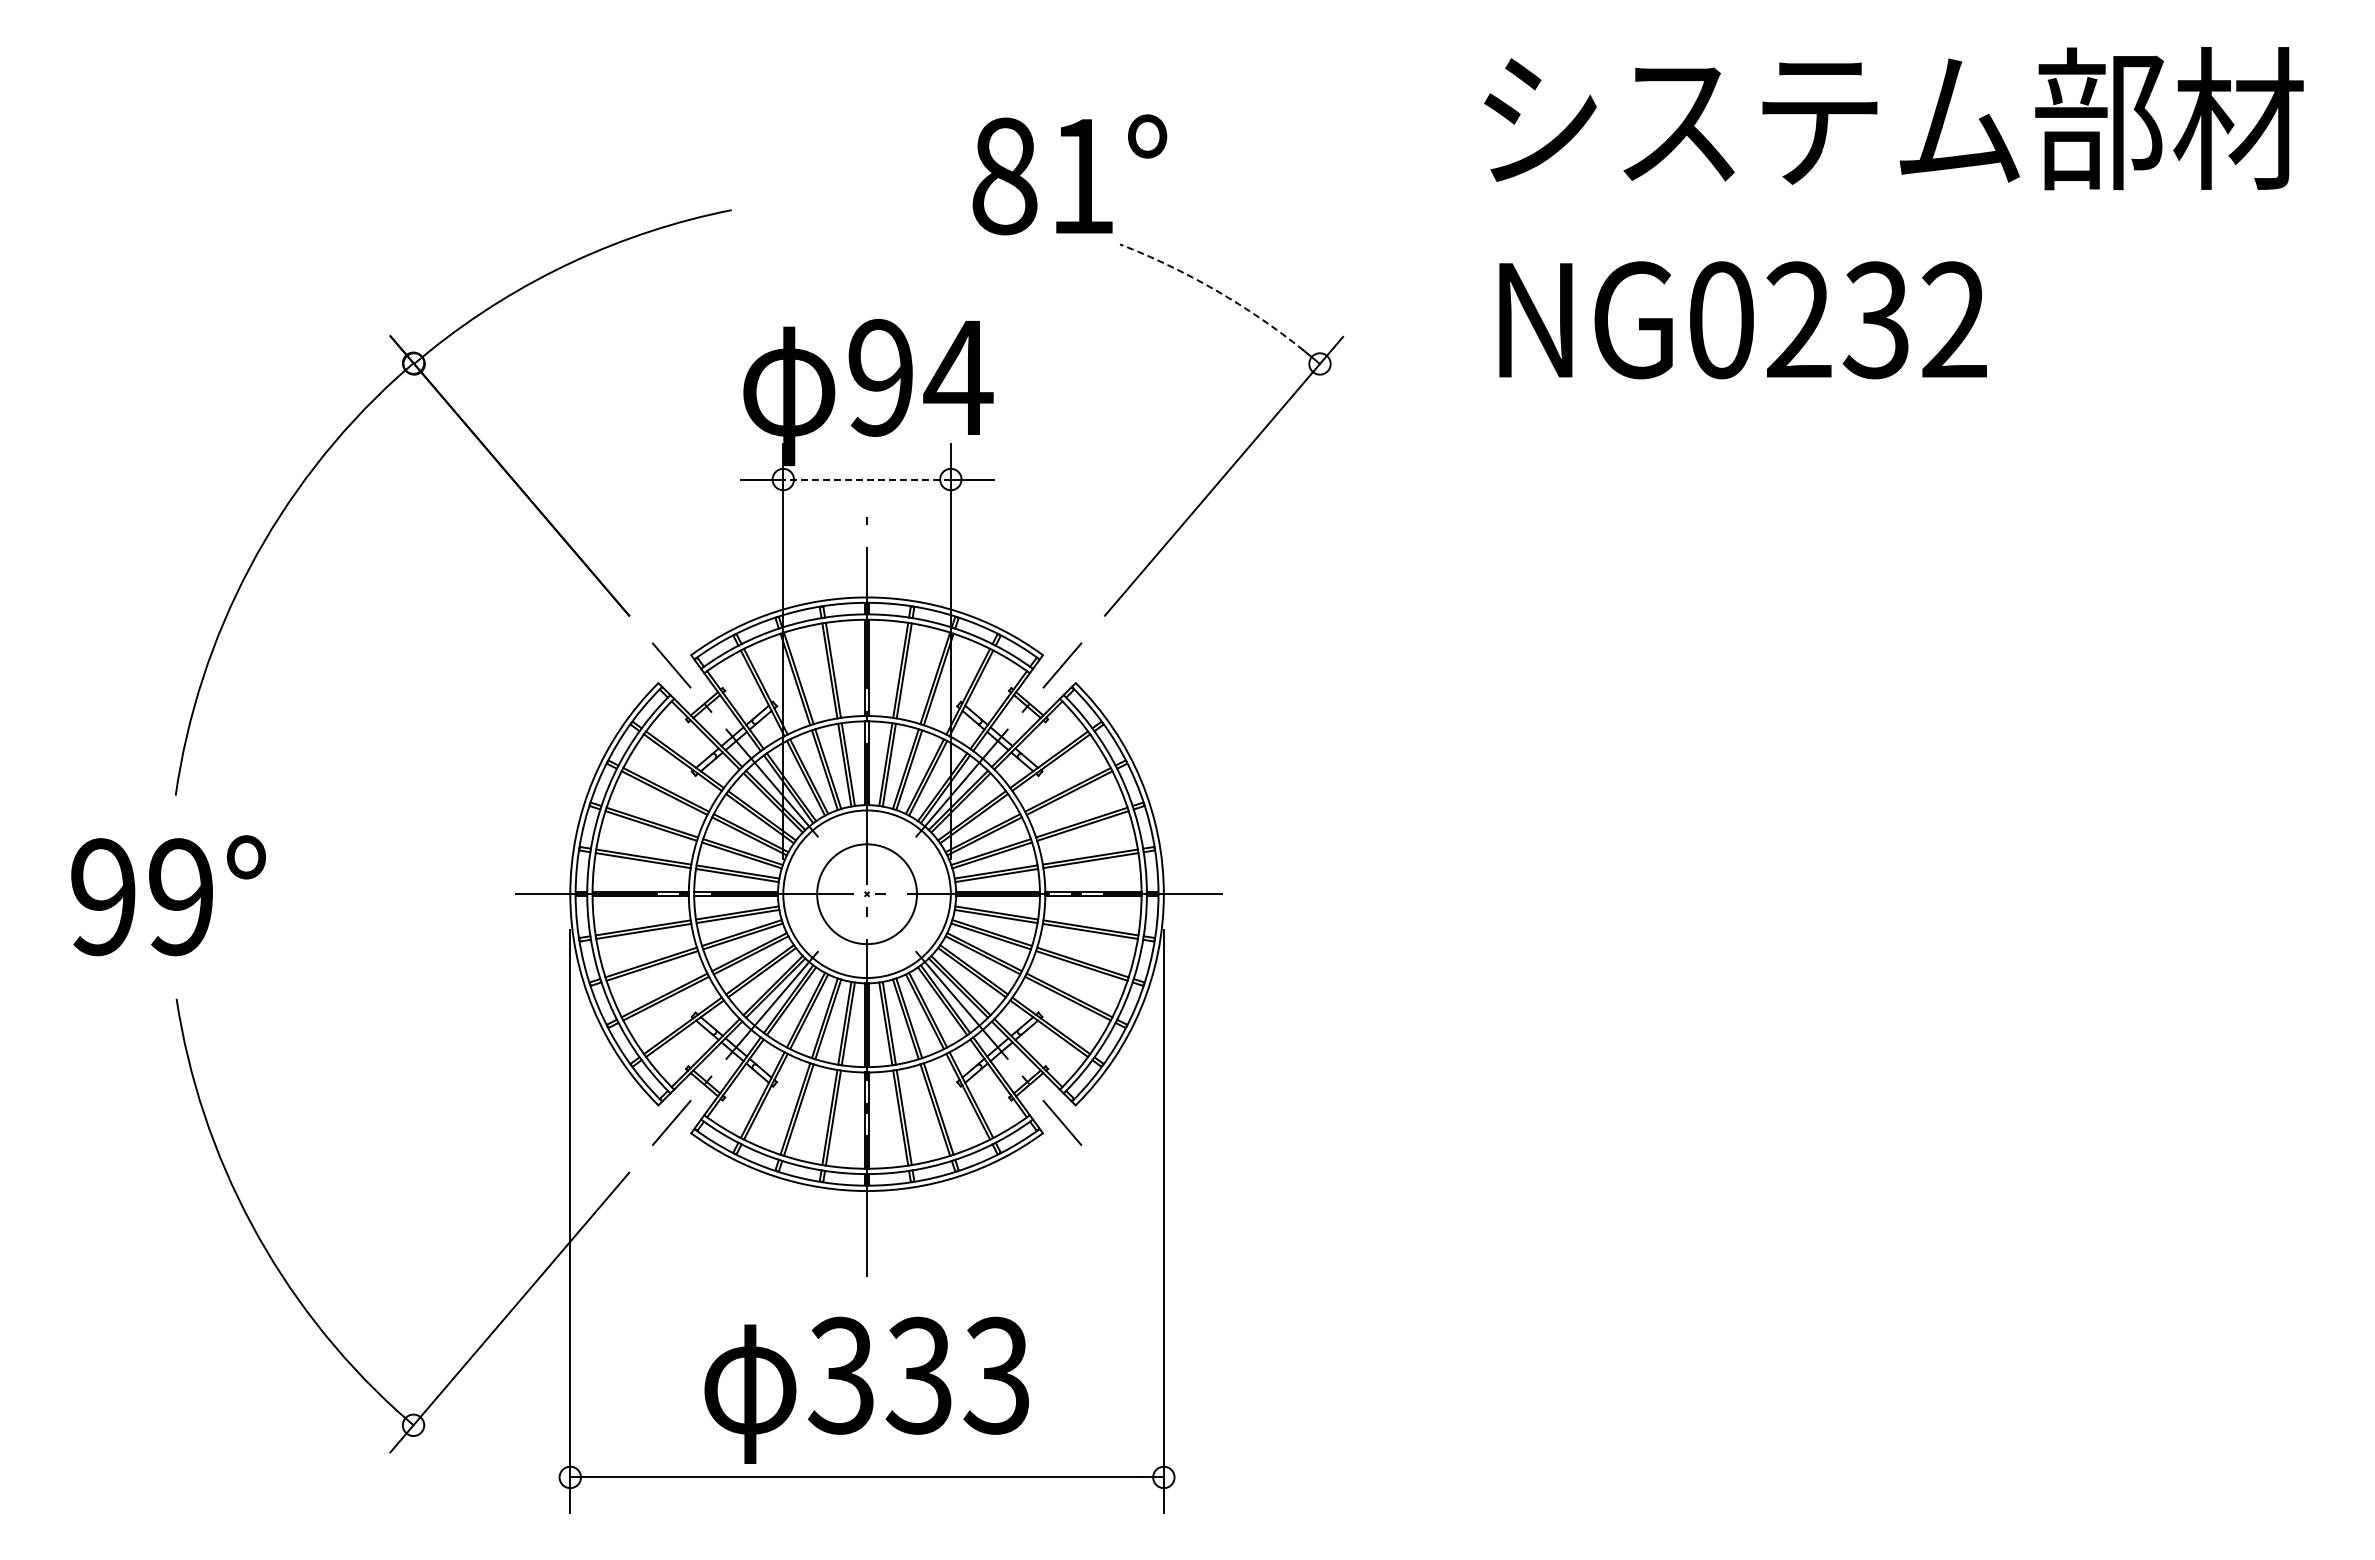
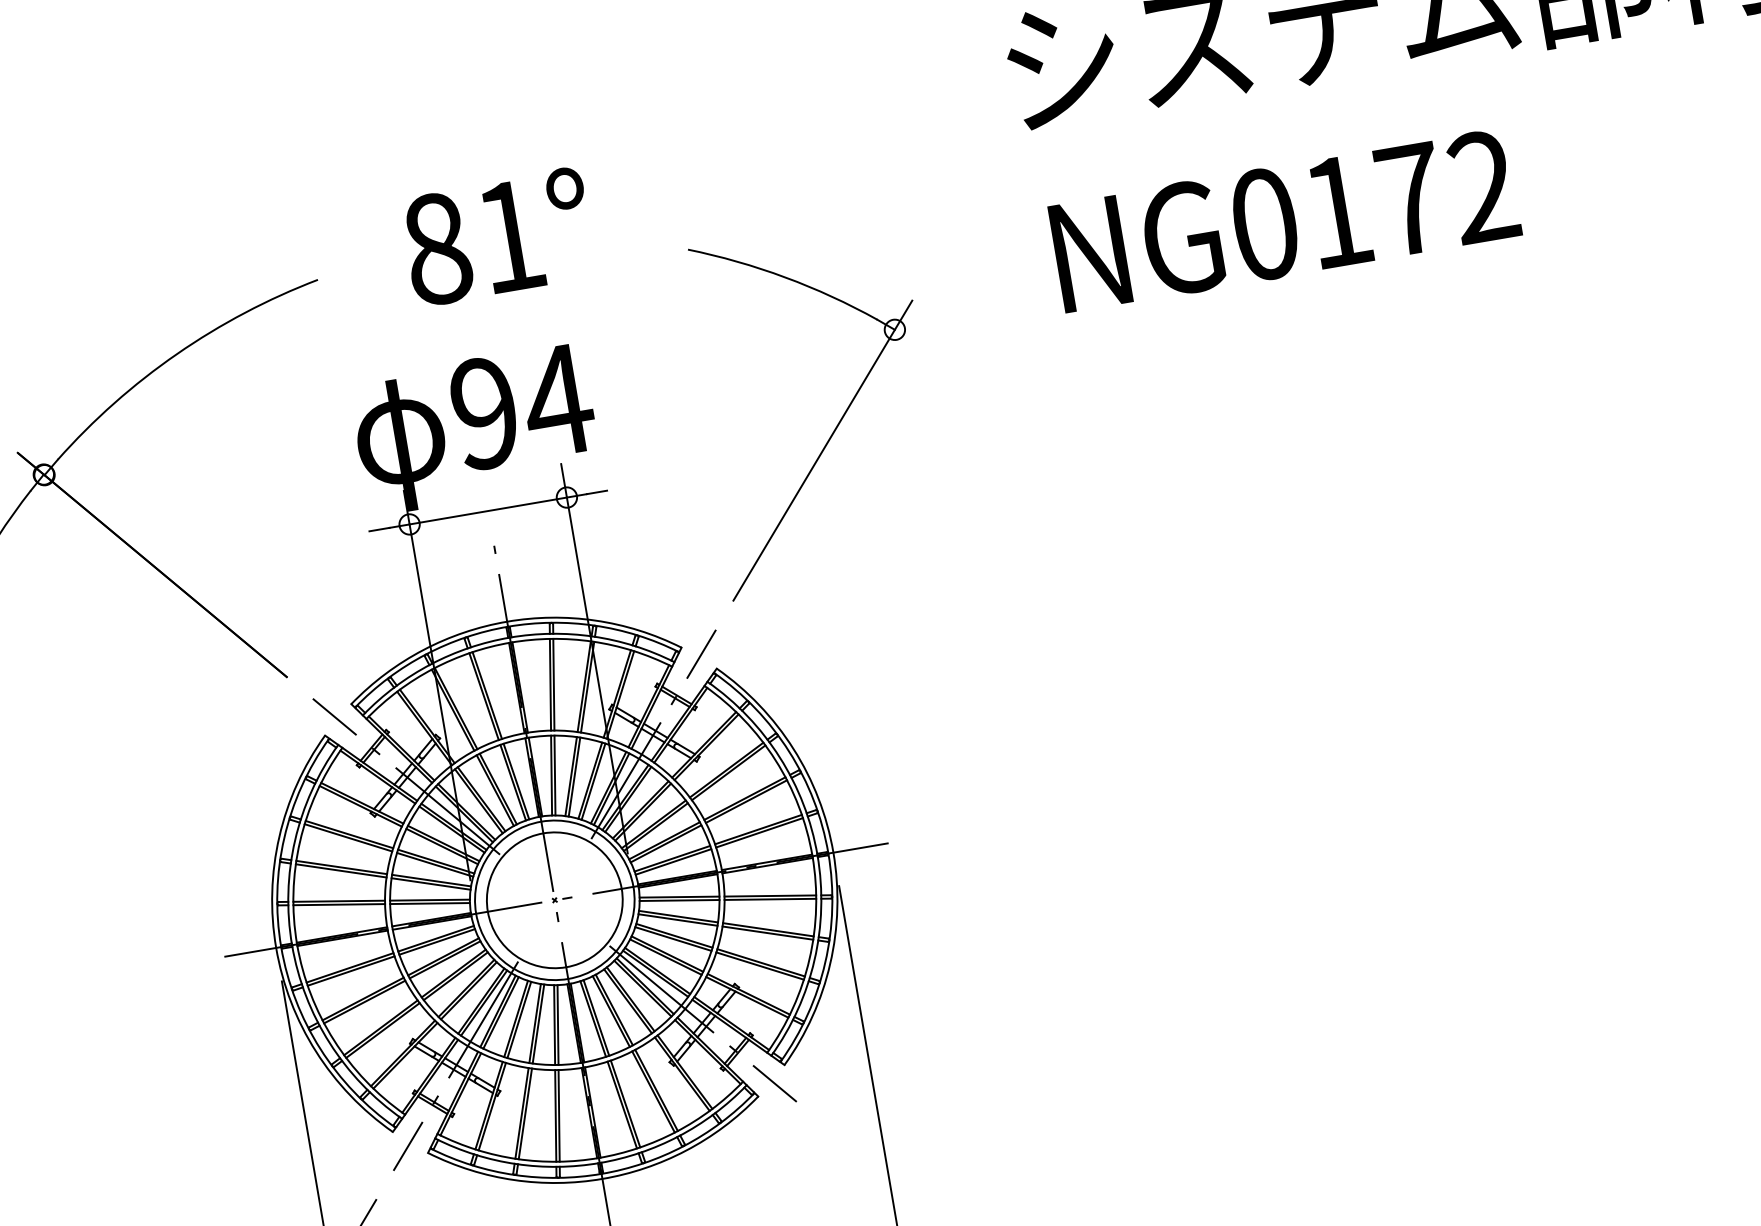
text: (1069, 174) -> (497, 236), moved
arc: (1215, 290) -> (785, 277), dashed -> solid
text: (1837, 320) -> (1373, 205), NG0232 -> NG0172
line: (867, 479) -> (488, 510), dashed -> solid
circle: (866, 893) -> (554, 899), size x1.43

